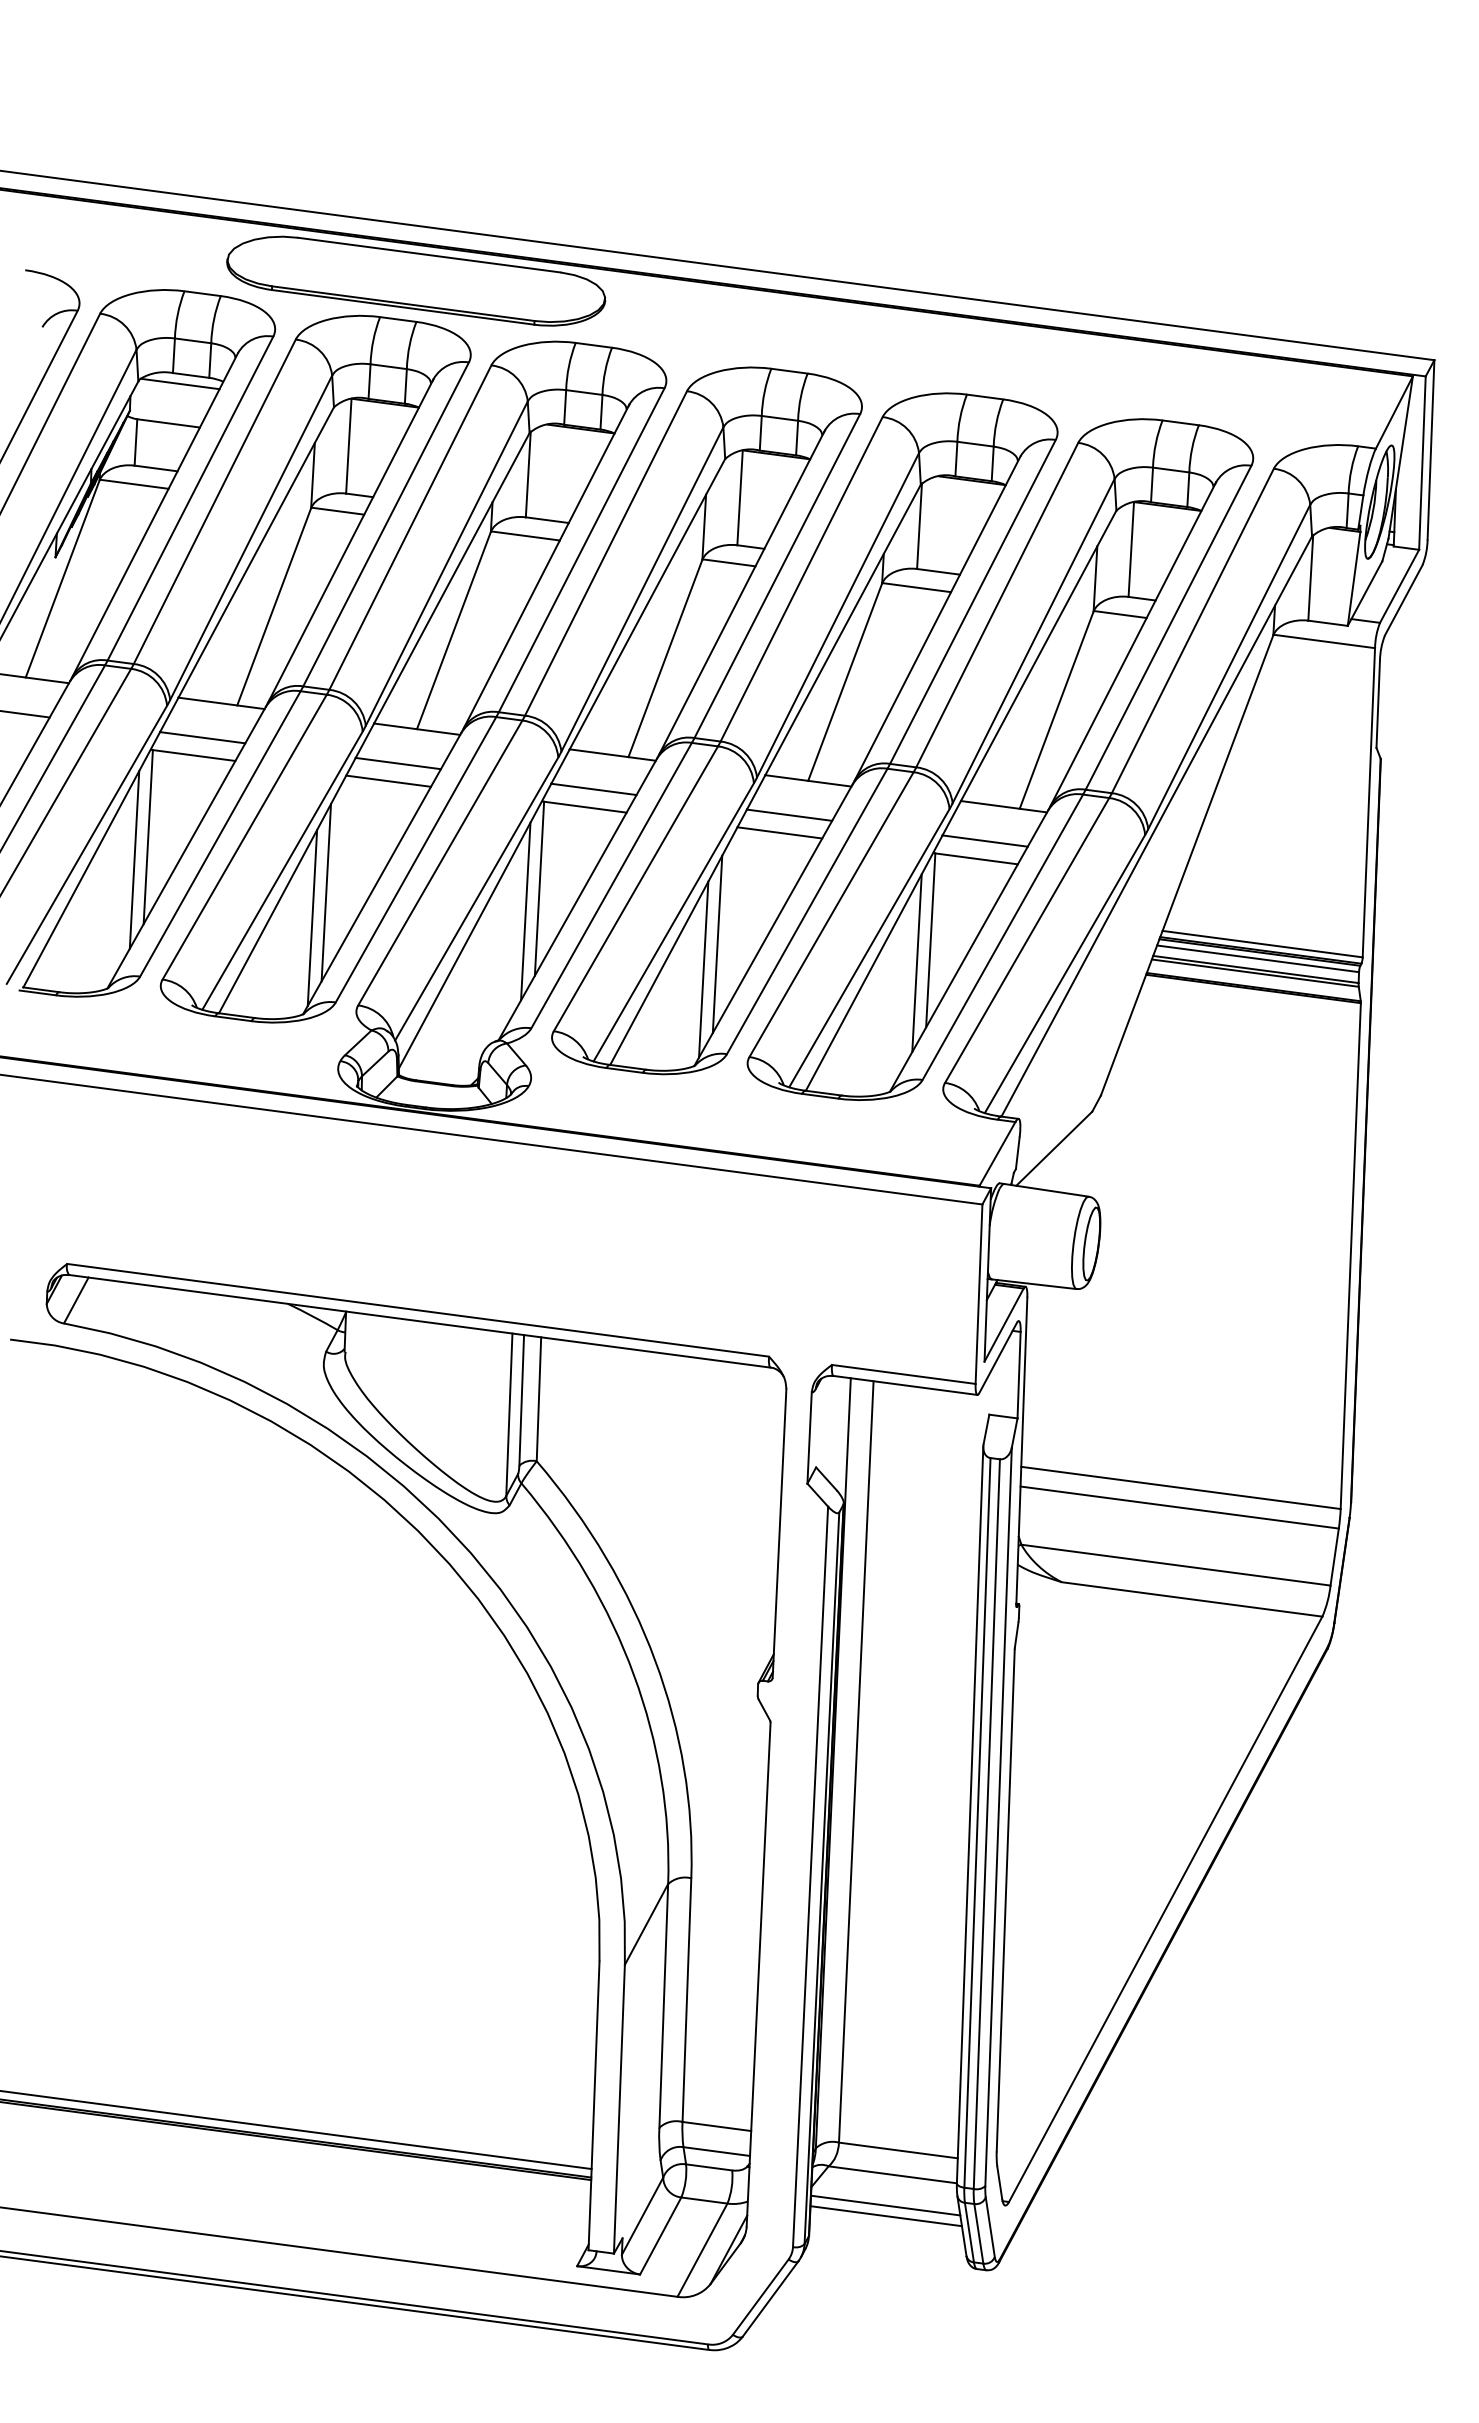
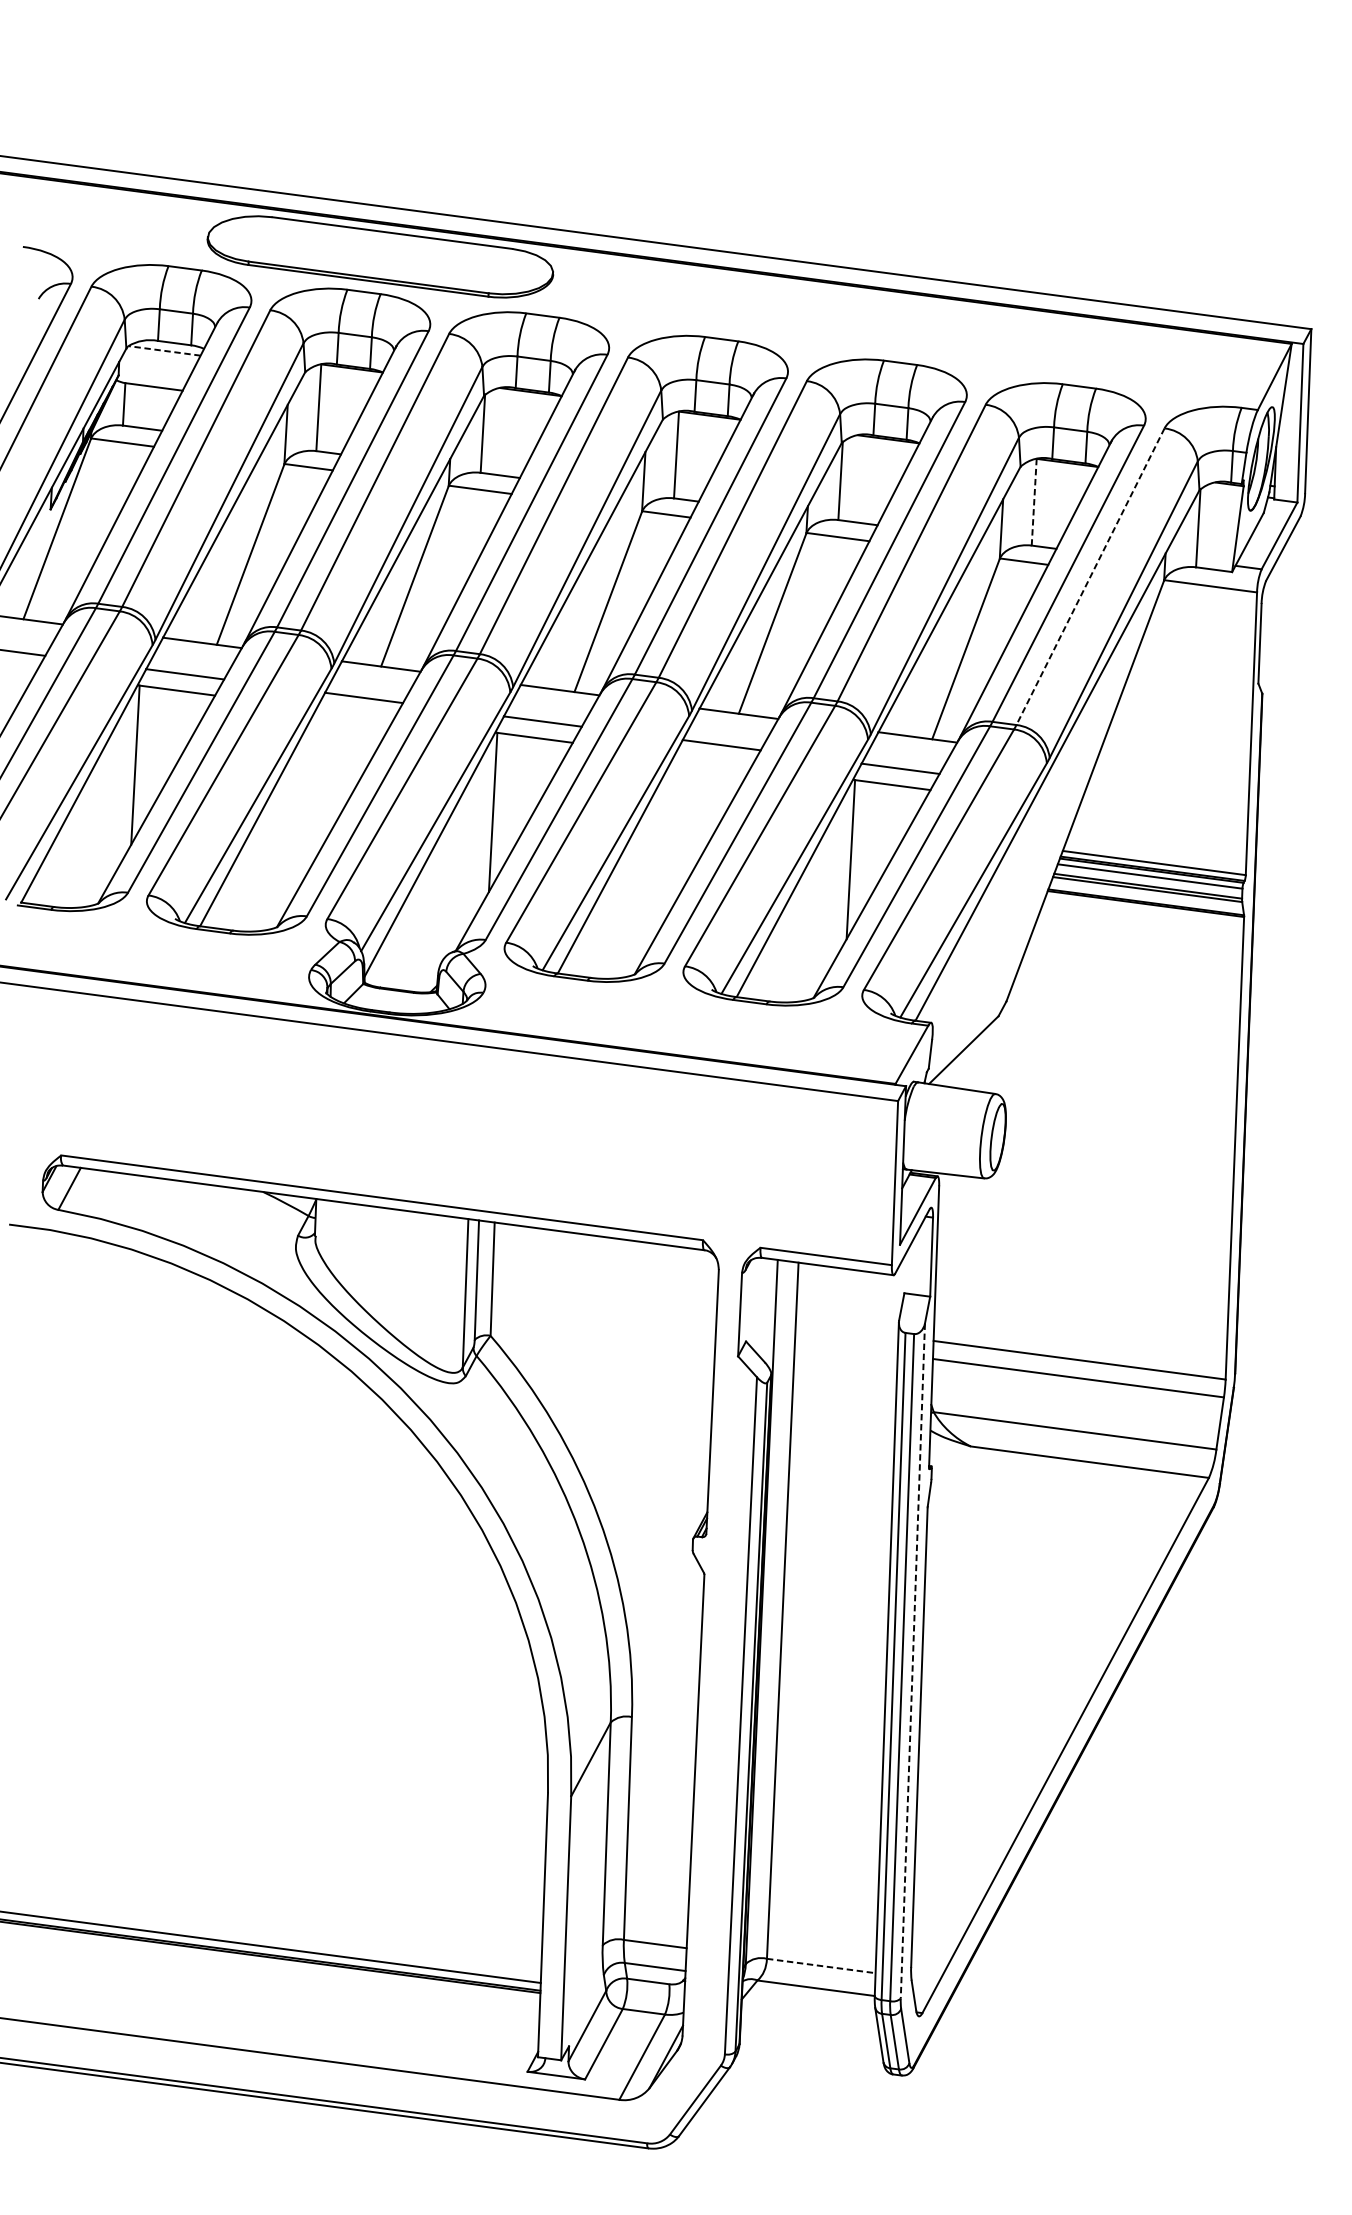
line: (180, 383) -> (164, 350), solid -> dashed
line: (1131, 549) -> (1034, 502), solid -> dashed
line: (1192, 631) -> (1090, 577), solid -> dashed
line: (388, 780) -> (355, 713), removed
line: (779, 832) -> (712, 760), removed
line: (134, 859) -> (122, 785), removed
line: (326, 892) -> (298, 815), removed
line: (525, 911) -> (480, 833), removed
line: (312, 917) -> (285, 838), removed
line: (717, 944) -> (655, 863), removed
line: (916, 963) -> (837, 880), removed
line: (703, 969) -> (643, 886), removed
line: (998, 1817) -> (912, 1661), solid -> dashed
line: (898, 2150) -> (821, 1966), solid -> dashed
line: (885, 2205) -> (809, 2016), removed
line: (885, 2216) -> (809, 2026), removed

